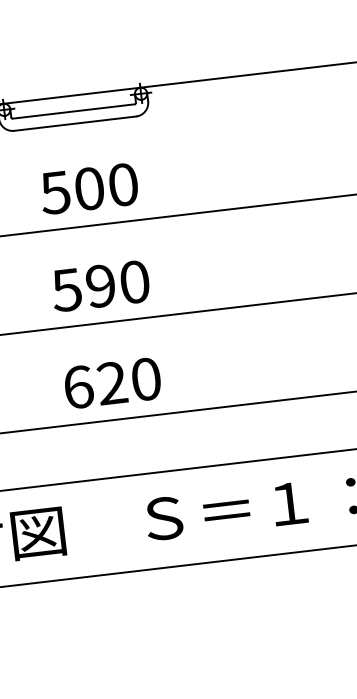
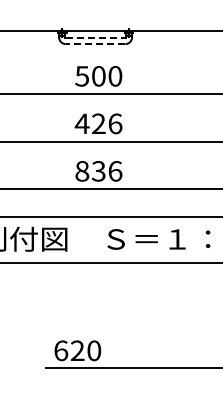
line: (73, 112) -> (95, 38), solid -> dashed
line: (75, 124) -> (95, 44), solid -> dashed
text: (100, 285) -> (98, 123), 590 -> 426
text: (111, 383) -> (98, 171), 620 -> 836

